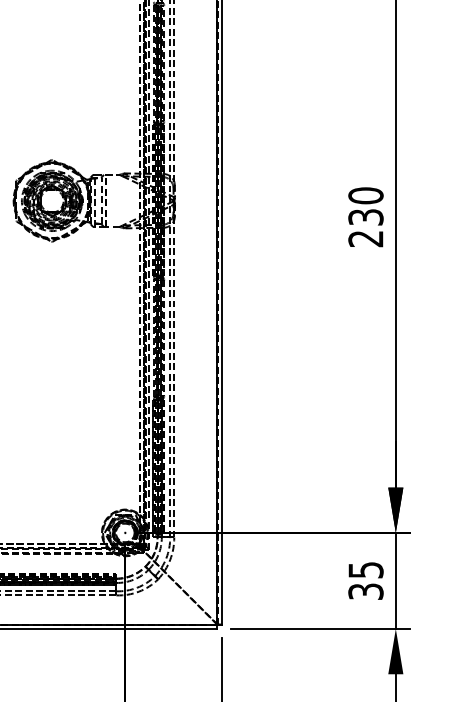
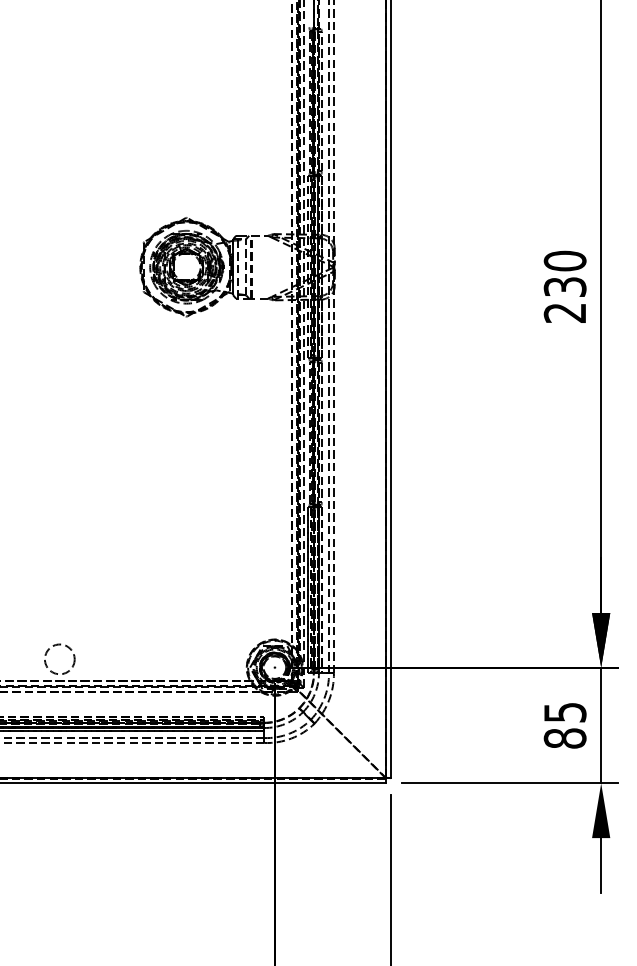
text: (365, 591) -> (564, 738), 35 -> 85

